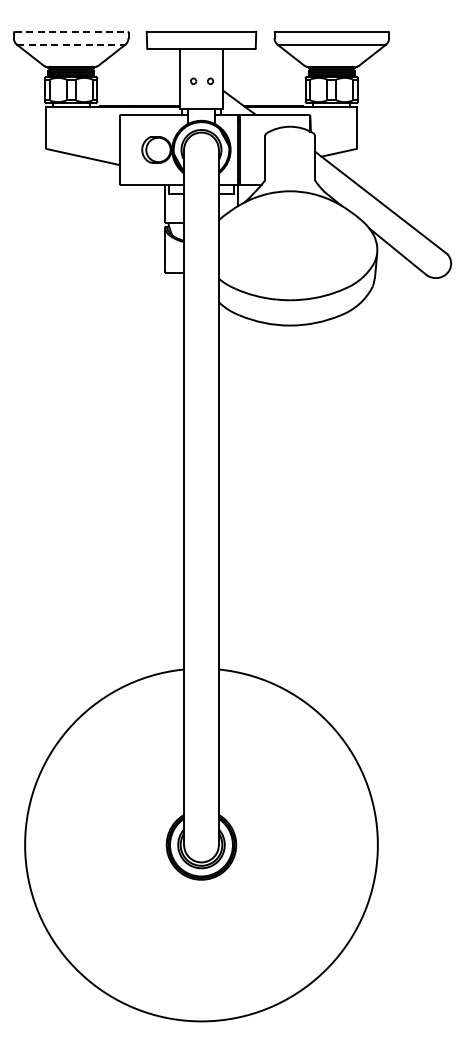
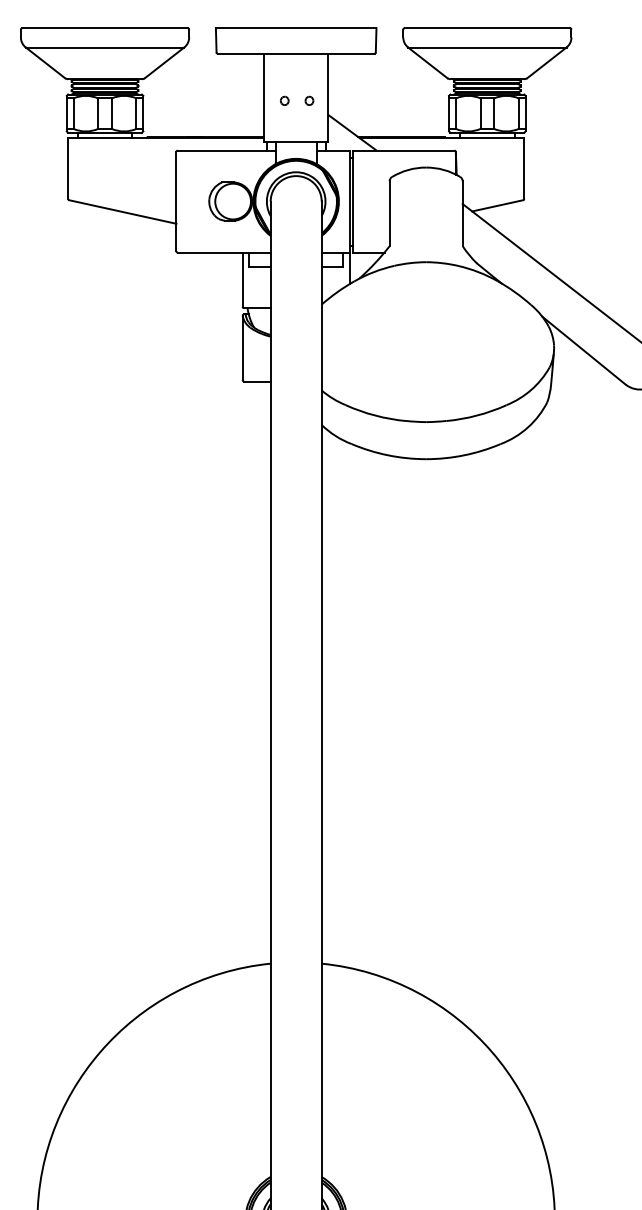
line: (71, 31) -> (105, 27), dashed -> solid
line: (71, 44) -> (105, 46), dashed -> solid

